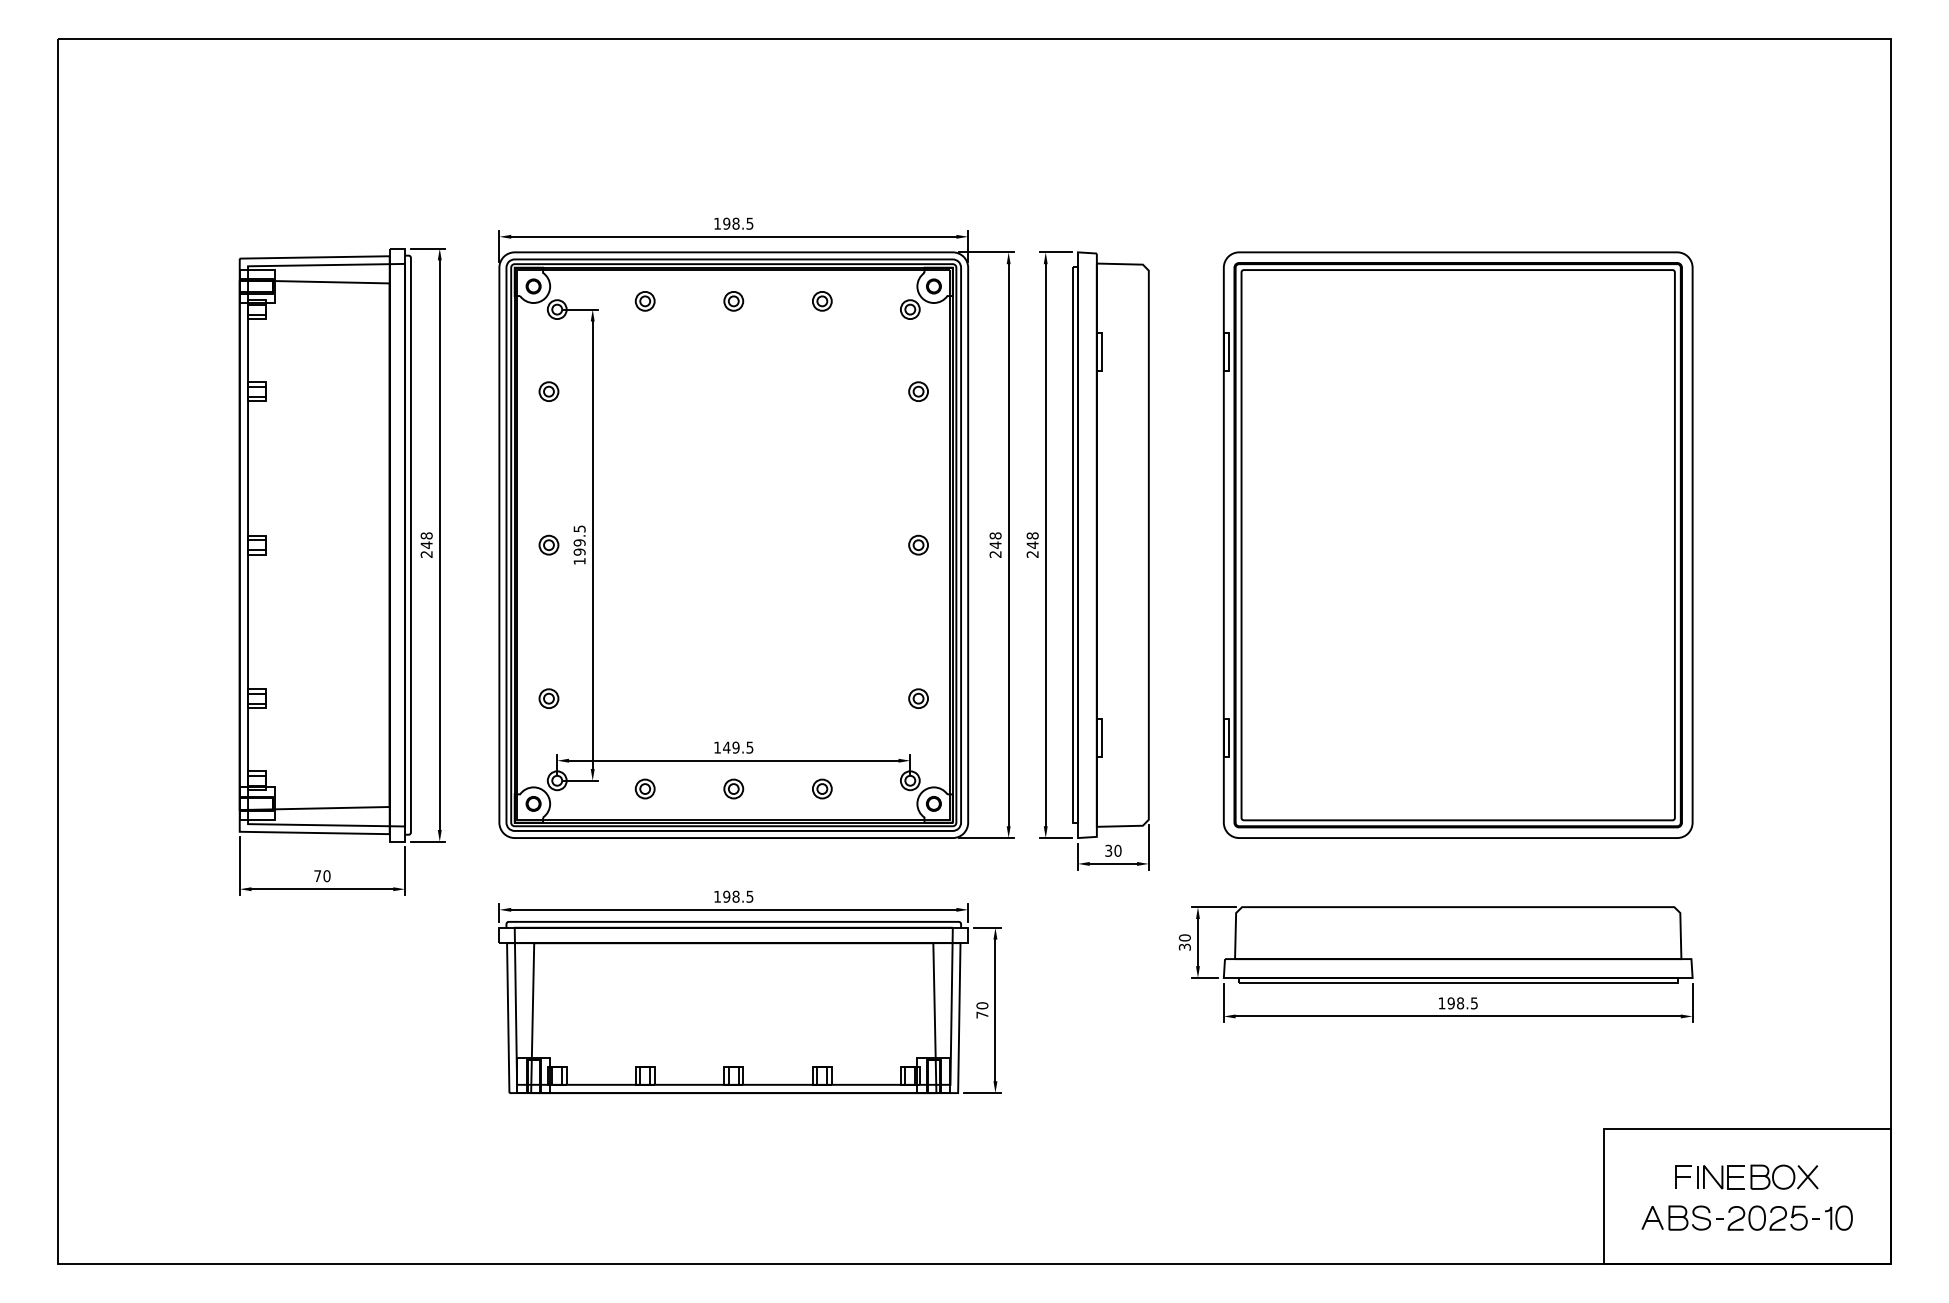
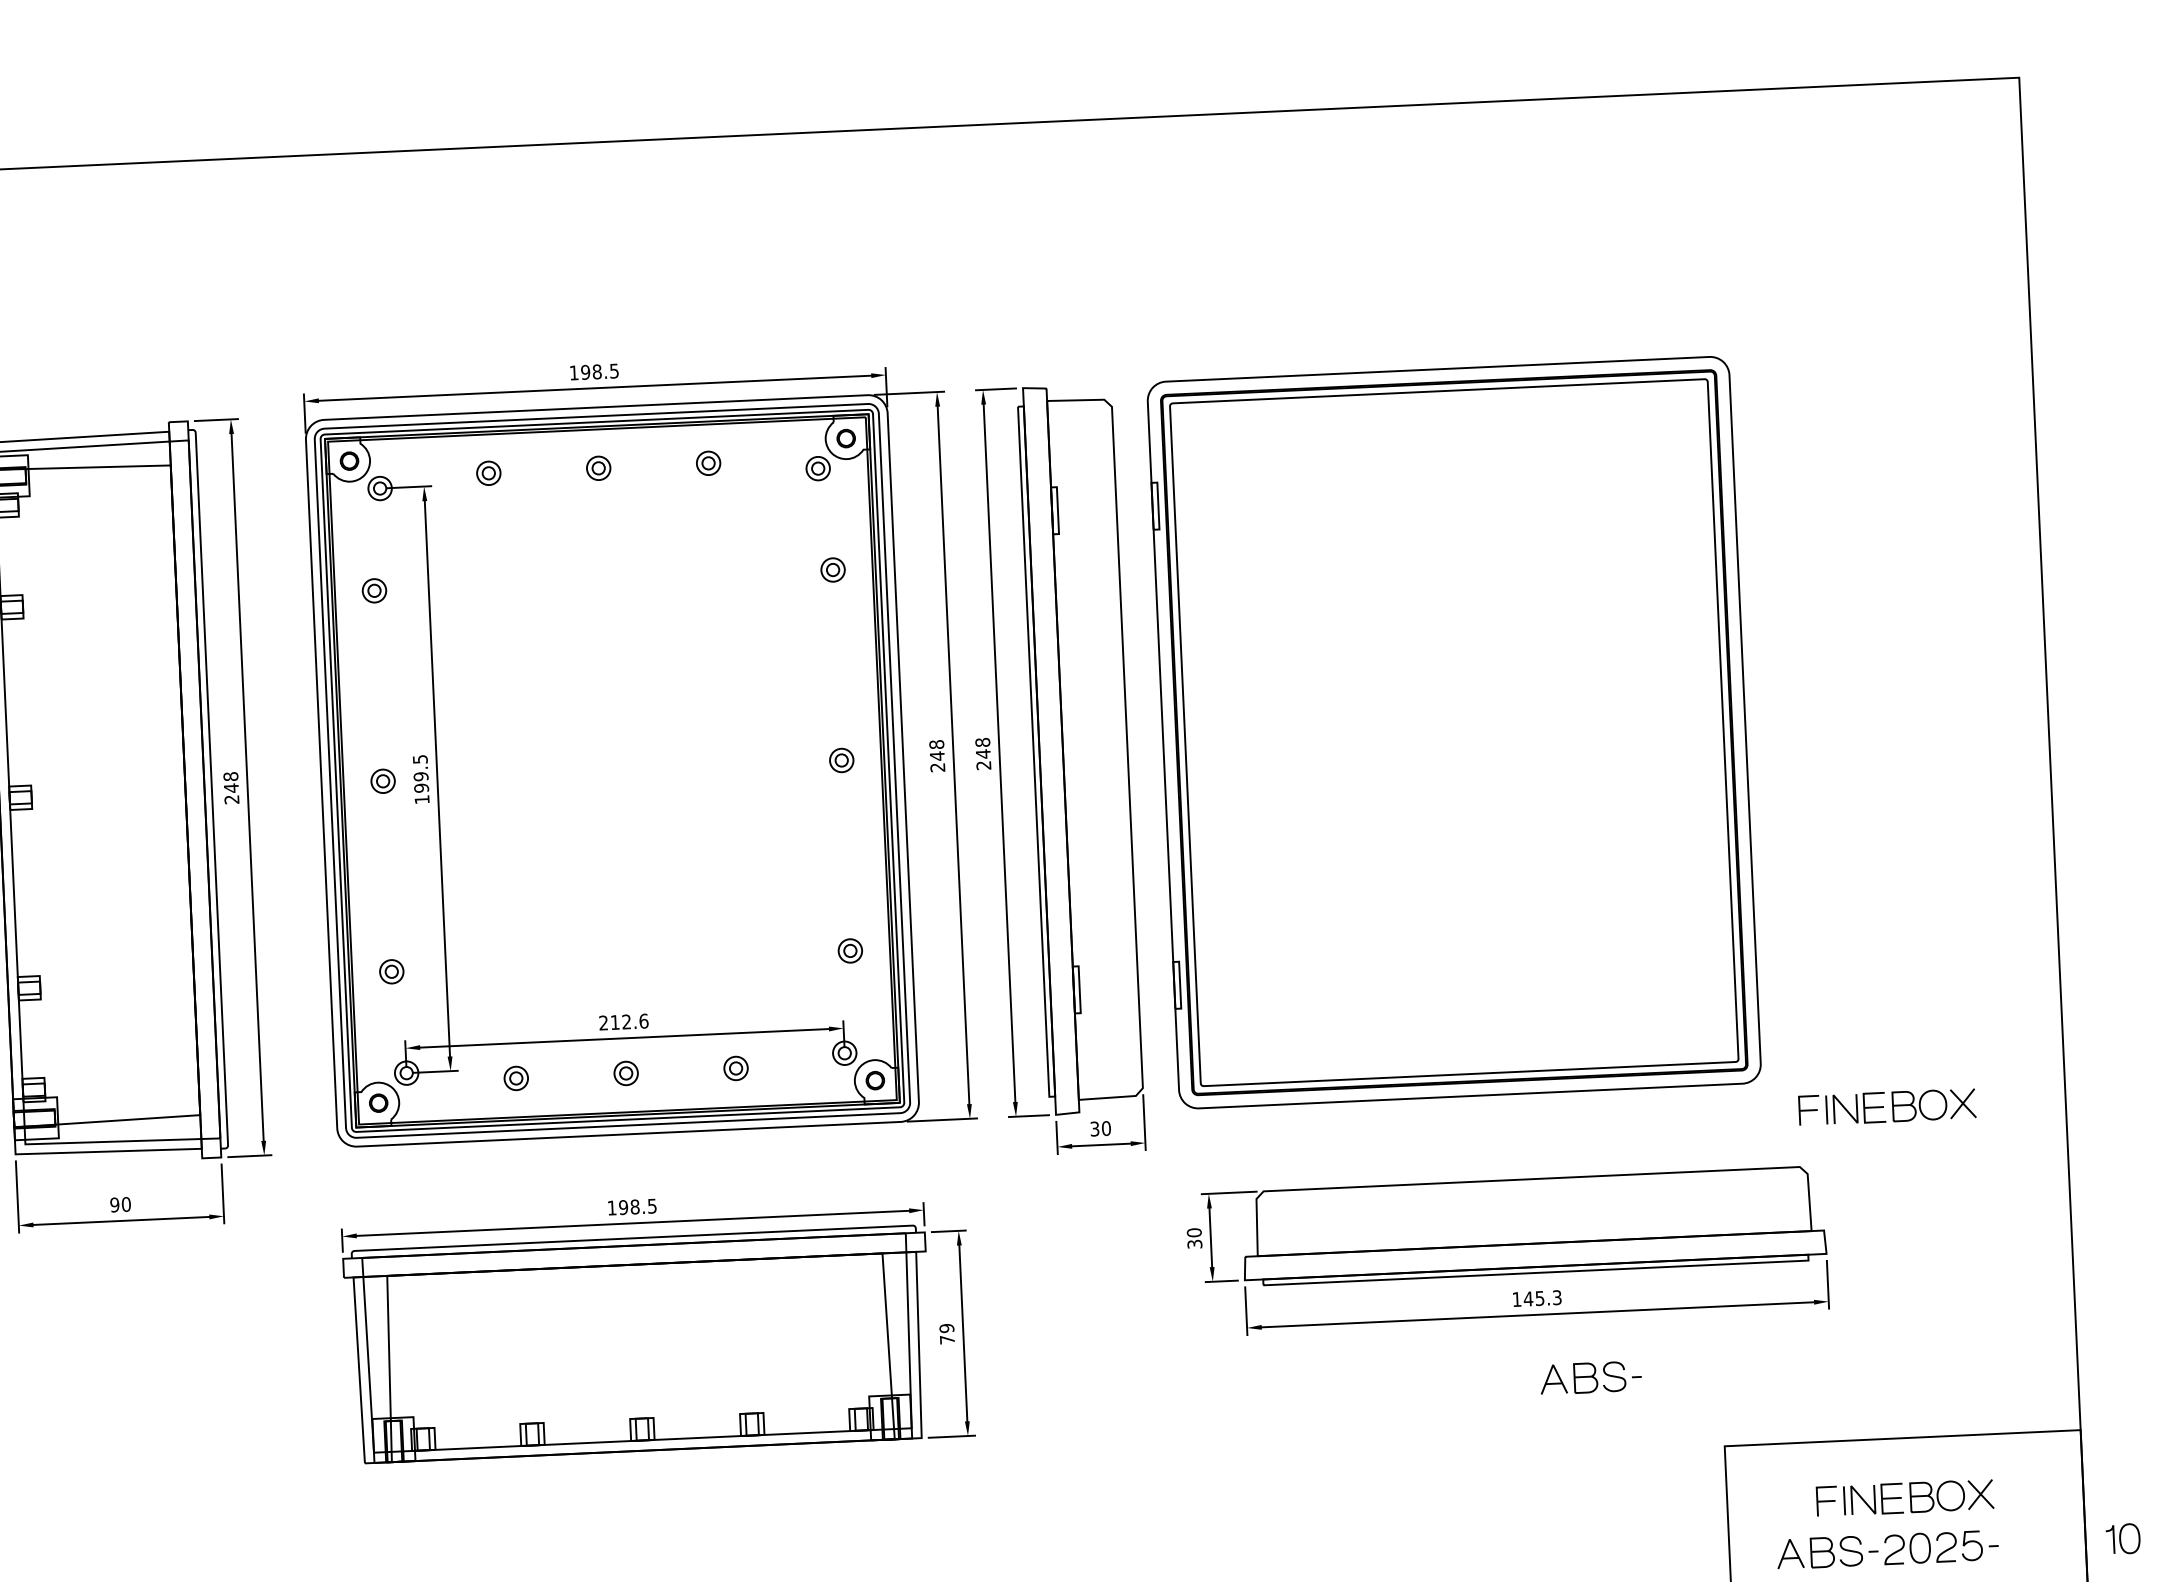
part: (1457, 544) -> (1453, 731), moved
text: (733, 747) -> (623, 1021), 149.5 -> 212.6
part: (1746, 861) -> (1886, 1106), added
text: (317, 876) -> (114, 1205), 70 -> 90
text: (1462, 1003) -> (1542, 1298), 198.5 -> 145.3
text: (982, 1005) -> (947, 1328), 70 -> 79
part: (1498, 1068) -> (1590, 1377), added
part: (1838, 1217) -> (2122, 1538), moved

